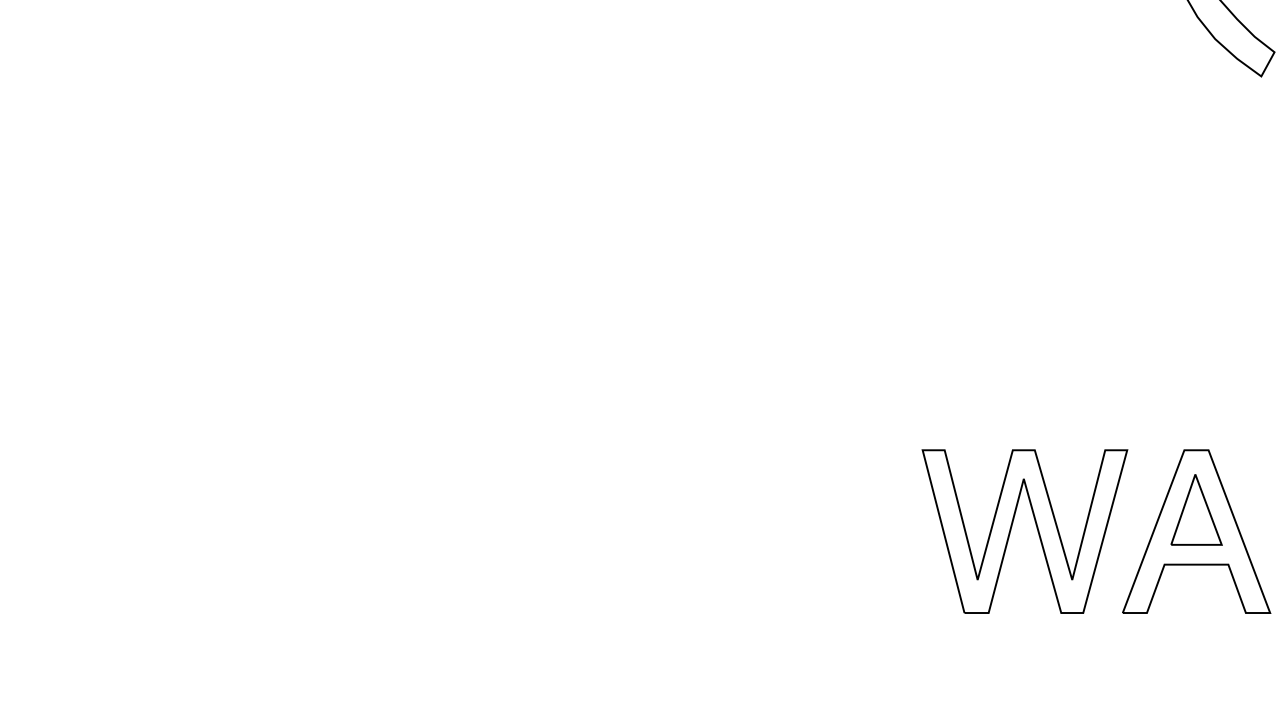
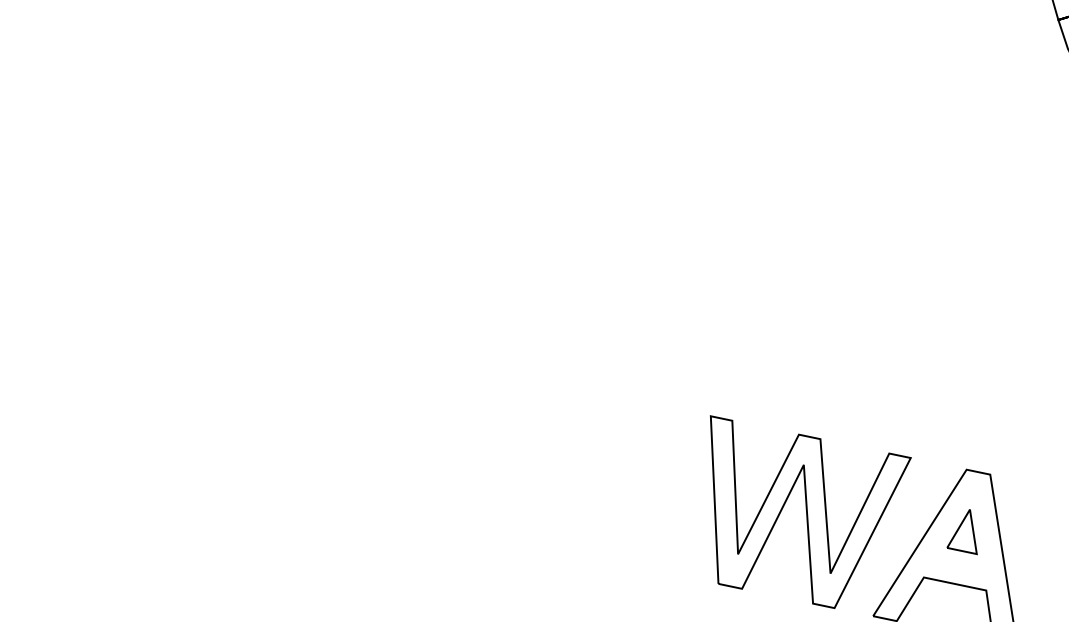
part: (1196, 509) -> (966, 530), size x0.6

